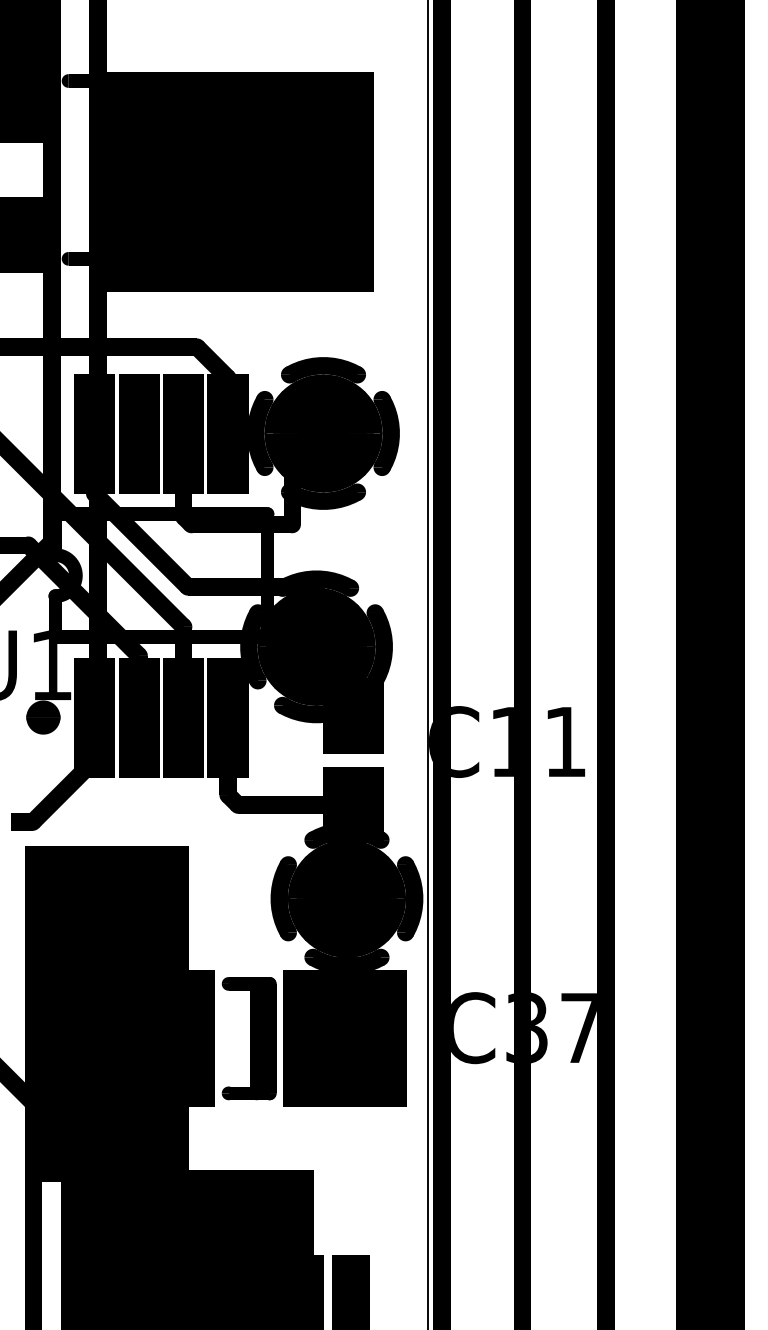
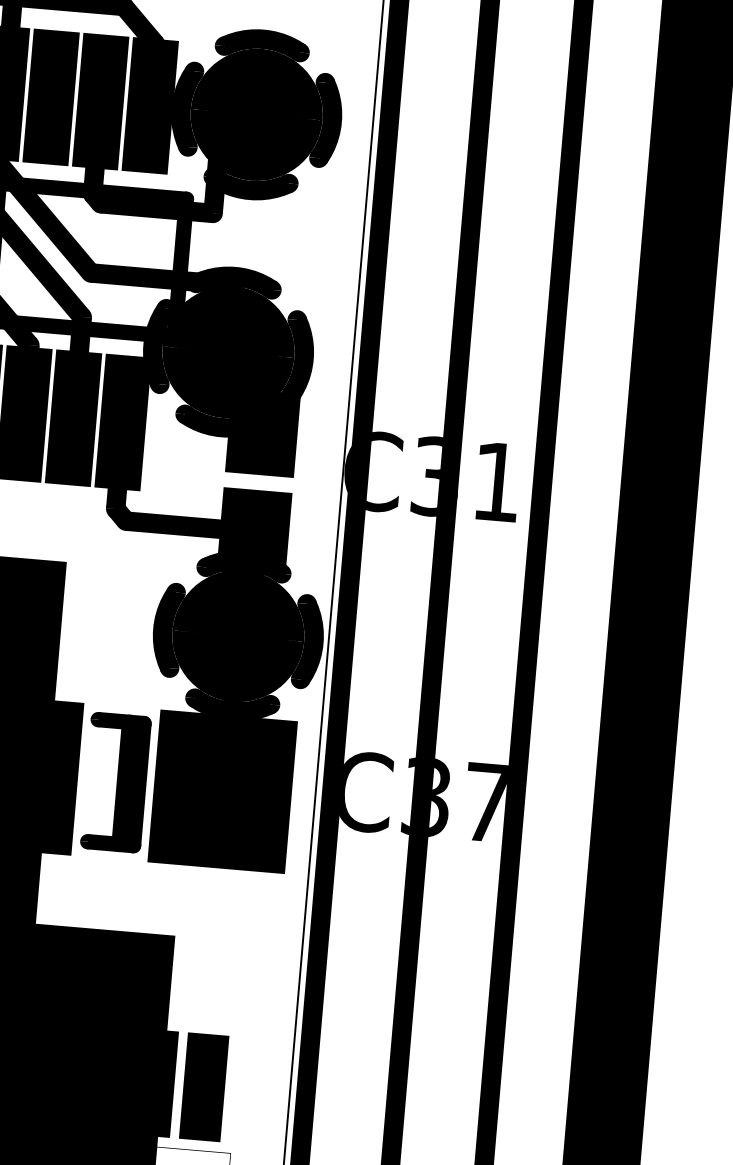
text: (510, 741) -> (435, 476), C11 -> C31

